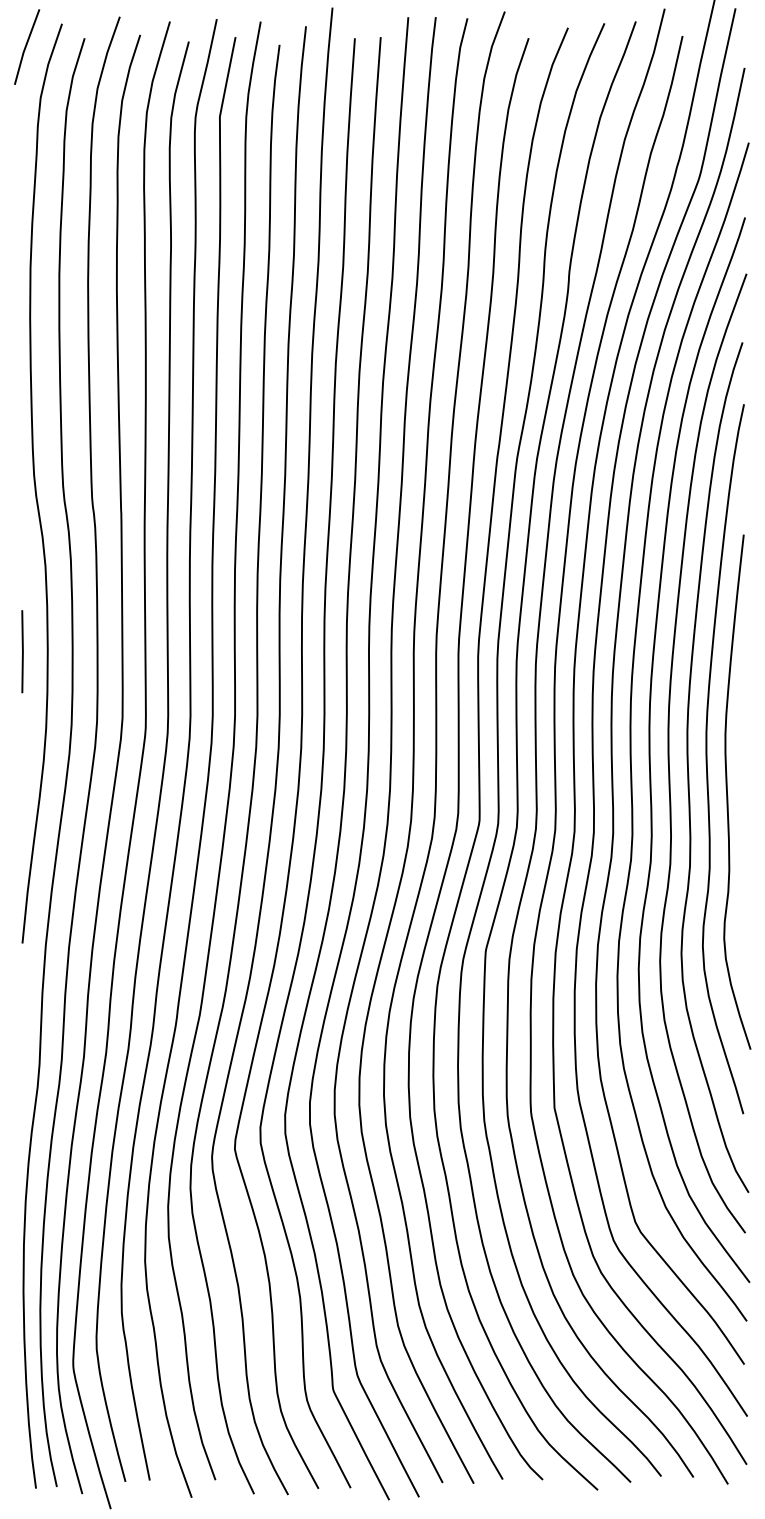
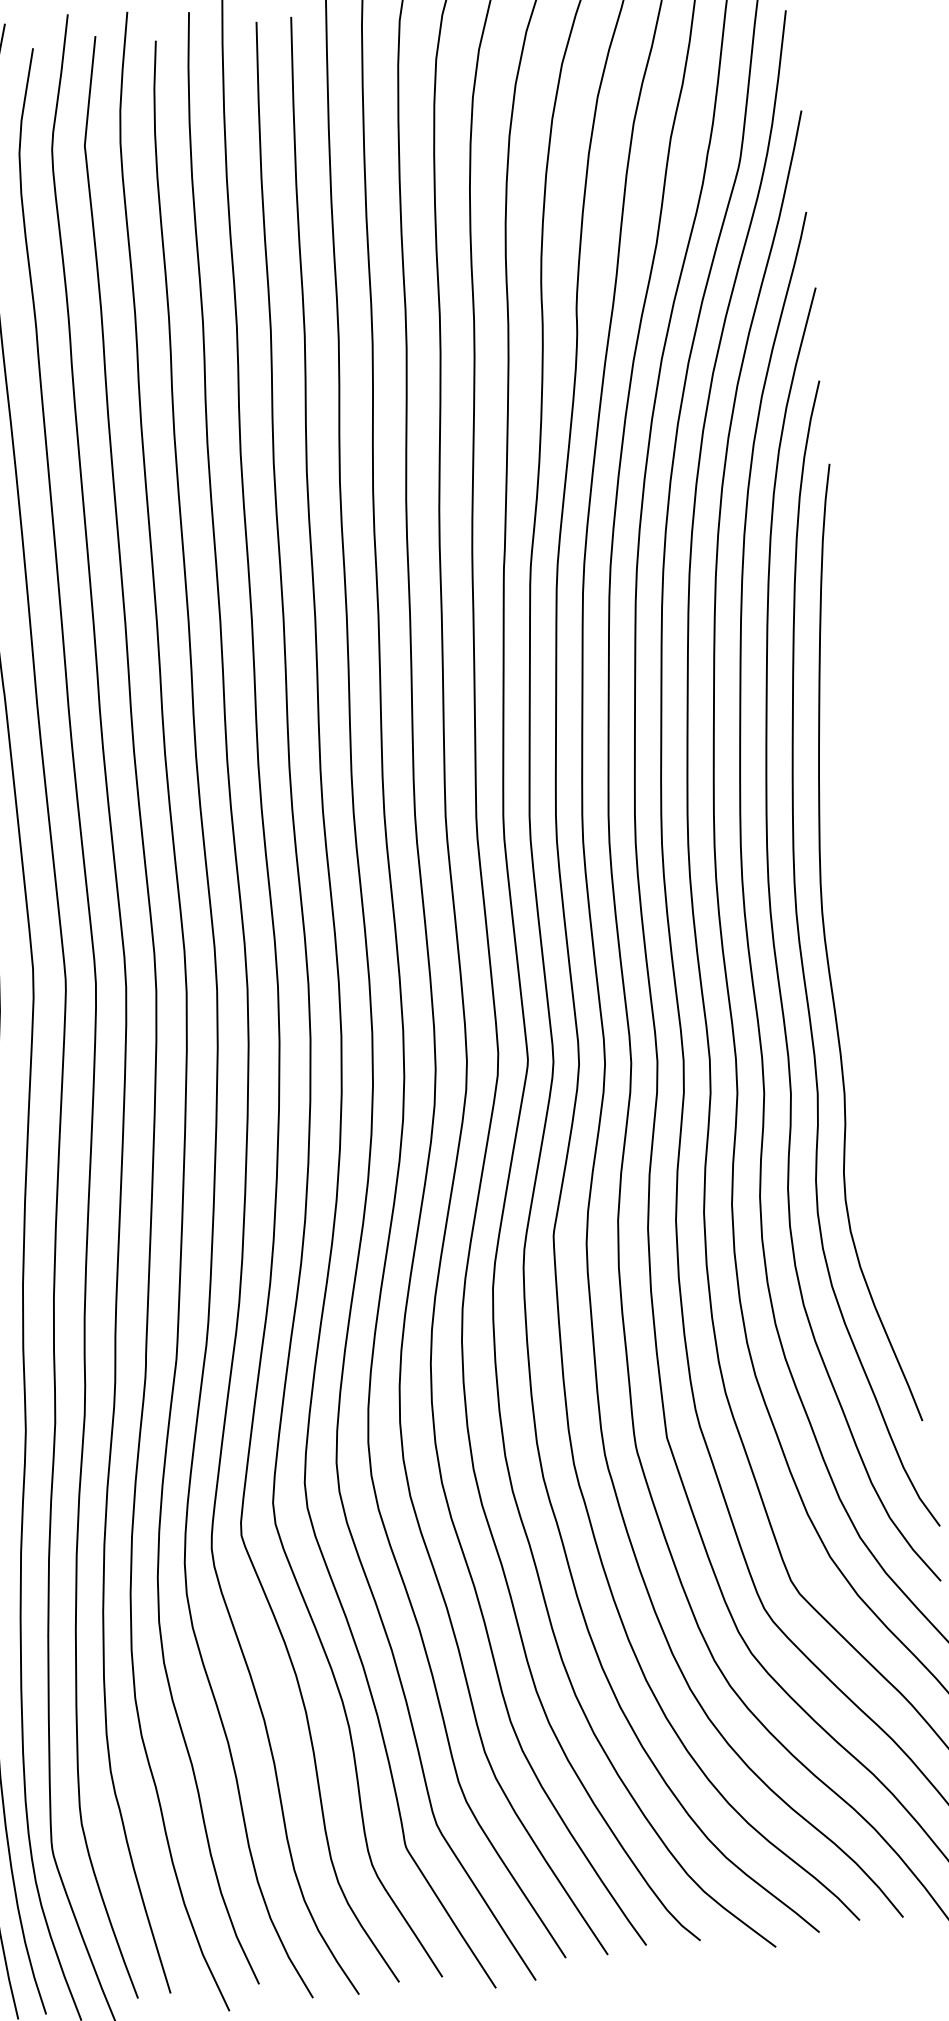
curve: (728, 795) -> (860, 993), removed

